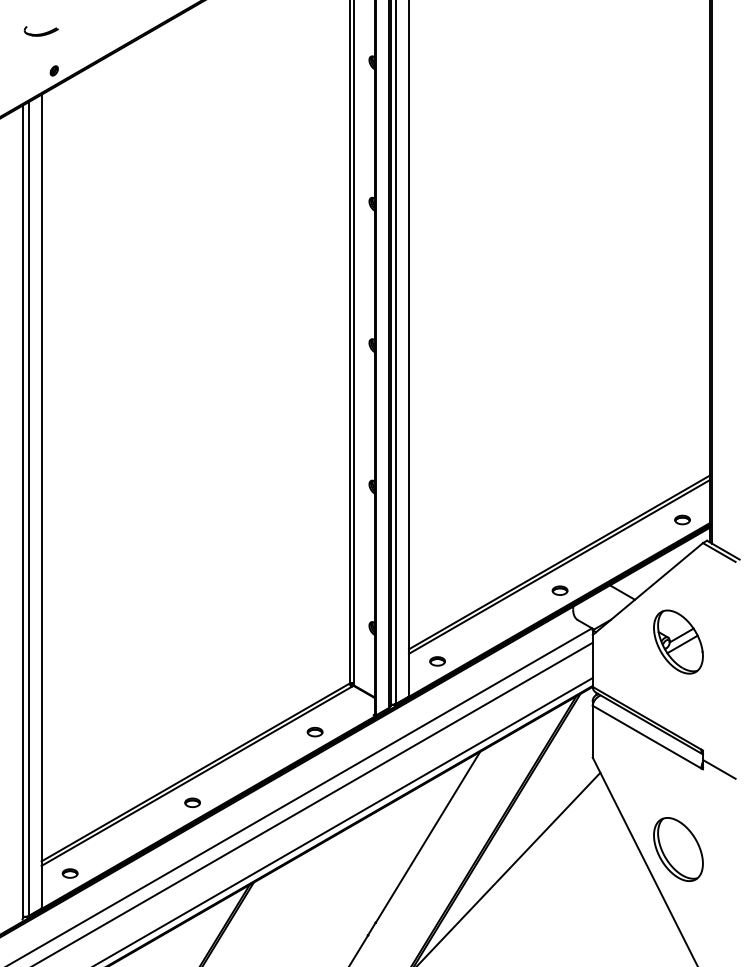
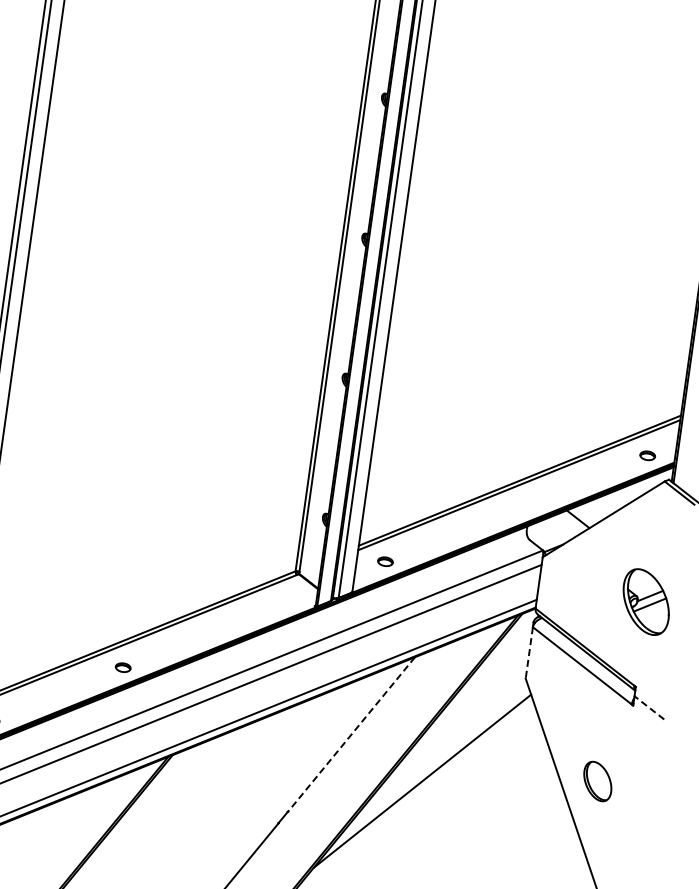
part: (559, 590) -> (516, 508), removed
part: (678, 641) -> (646, 601), moved
part: (314, 731) -> (253, 614), removed
line: (592, 731) -> (529, 652), solid -> dashed
line: (719, 769) -> (649, 708), solid -> dashed
line: (427, 837) -> (350, 734), solid -> dashed
part: (678, 849) -> (597, 781), size x0.6

